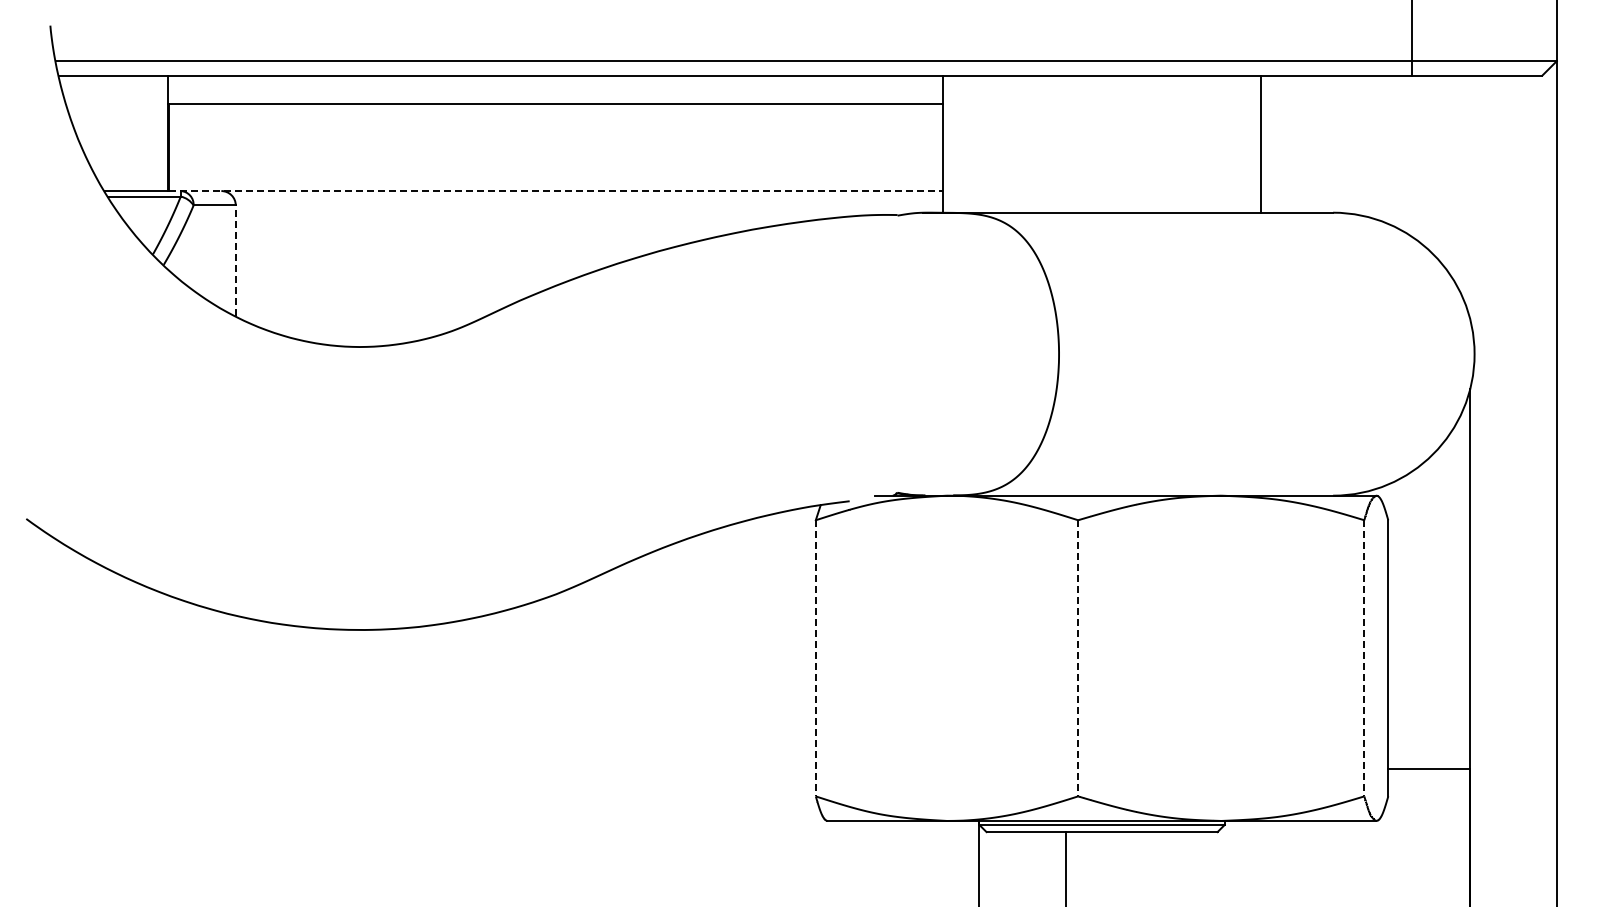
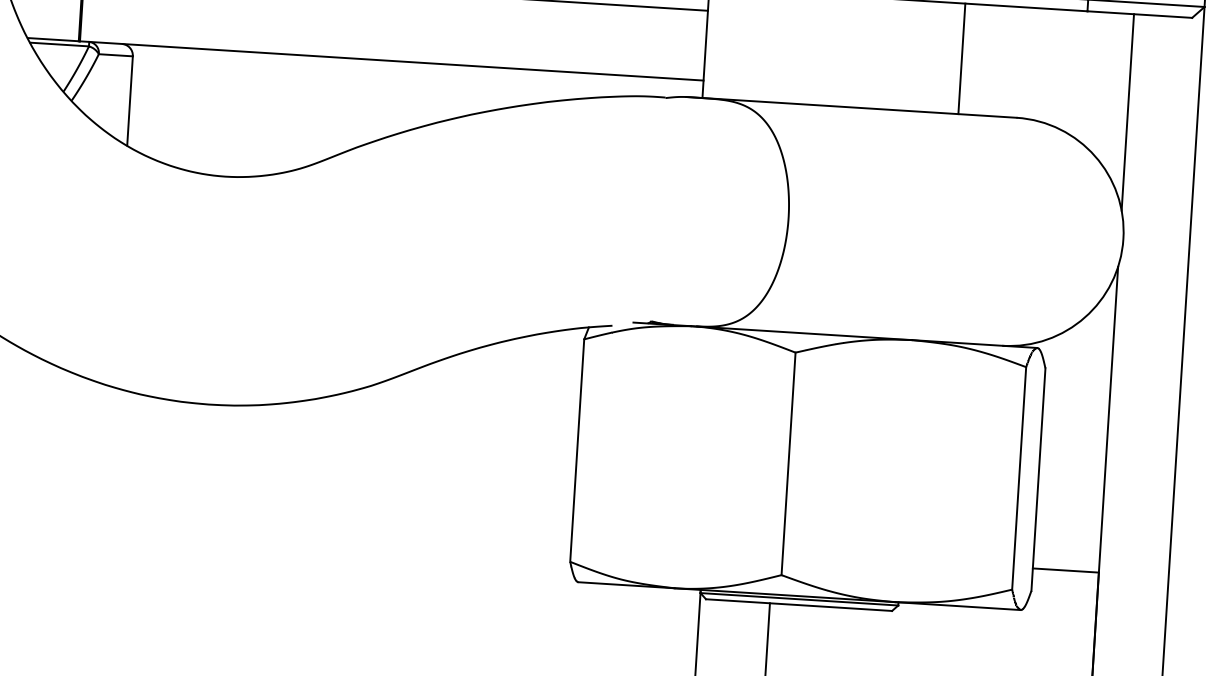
line: (556, 191) -> (391, 61), dashed -> solid
line: (1470, 197) -> (1128, 112), added
line: (235, 260) -> (129, 100), dashed -> solid
line: (815, 658) -> (576, 450), dashed -> solid
line: (1078, 658) -> (788, 464), dashed -> solid
line: (1364, 658) -> (1019, 478), dashed -> solid

